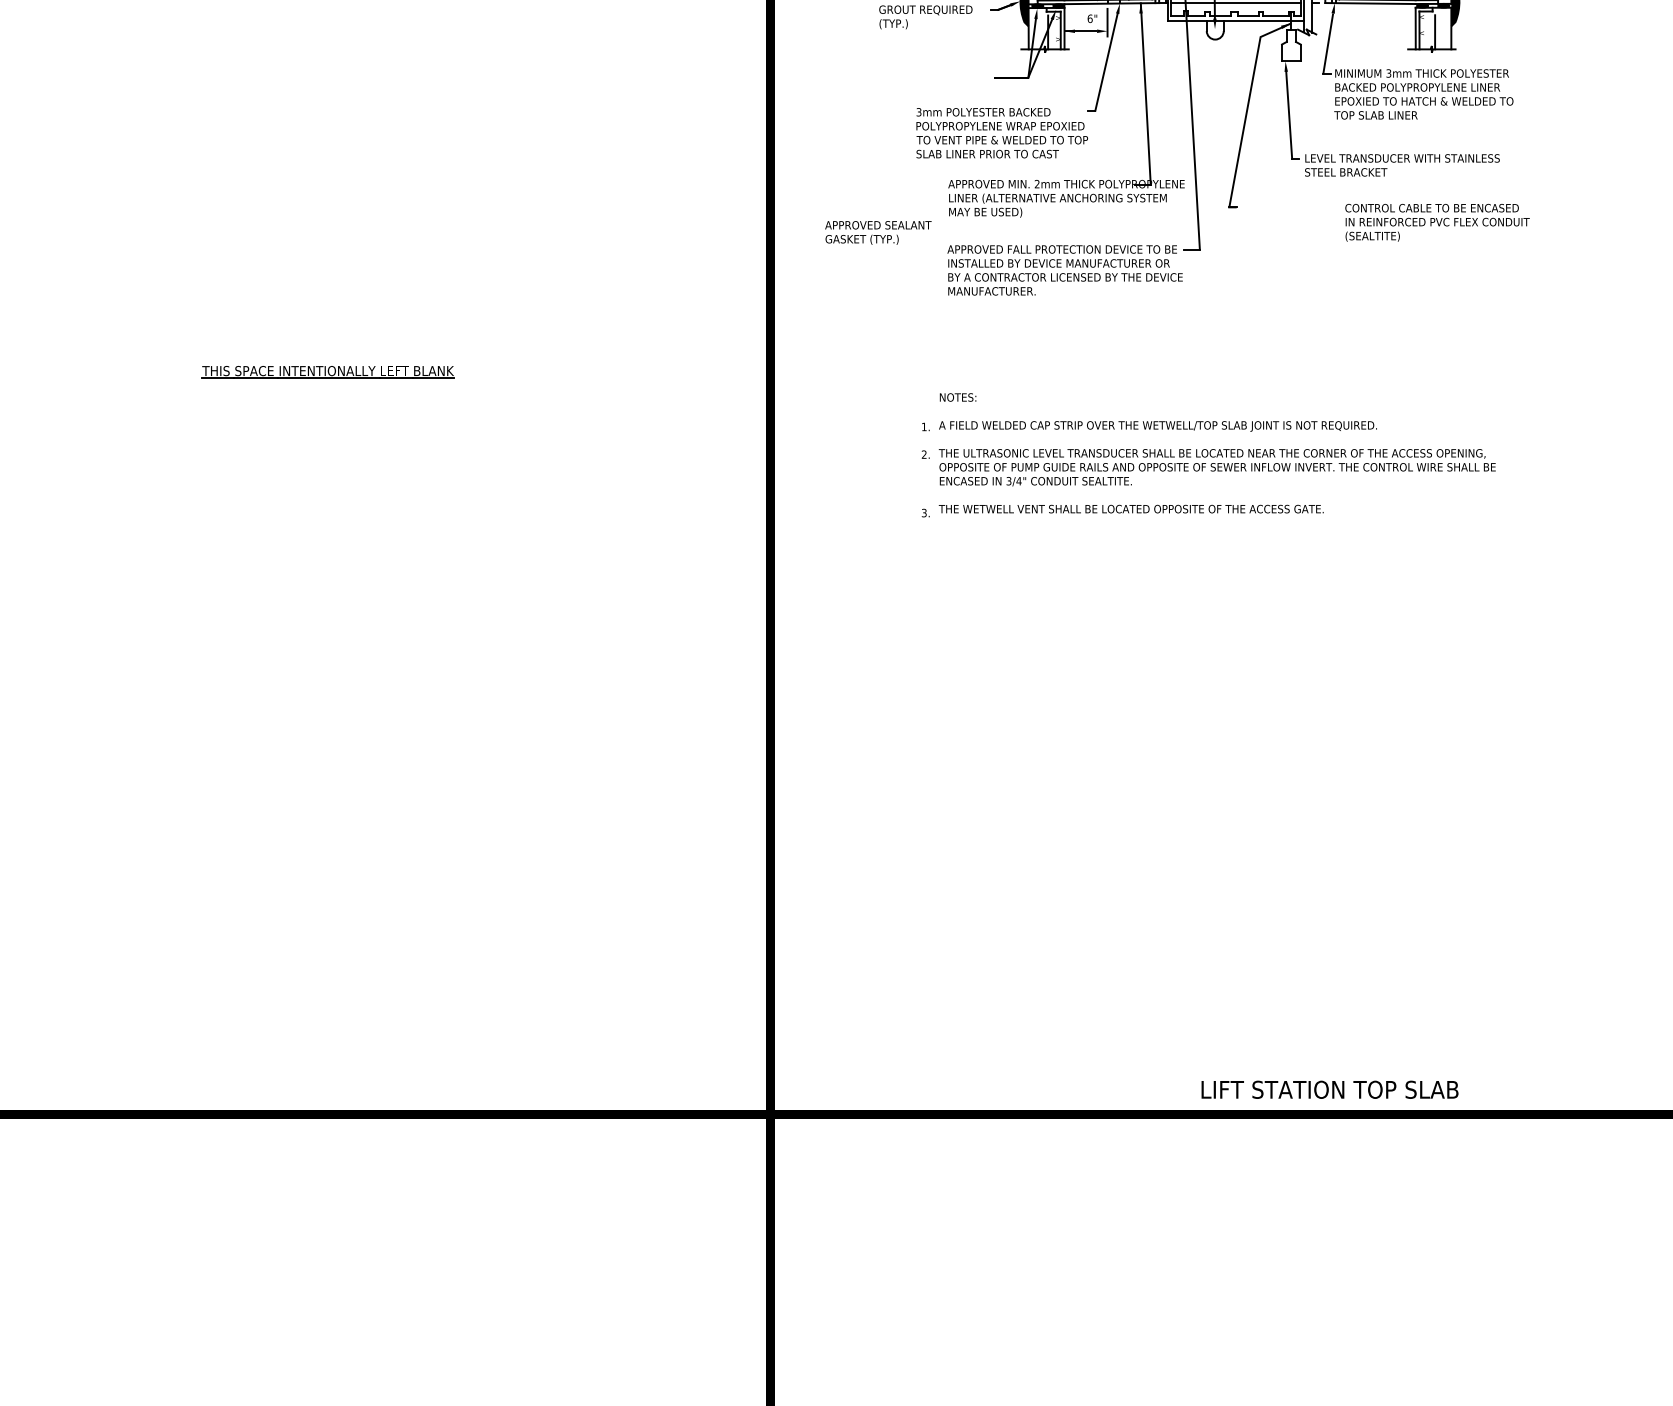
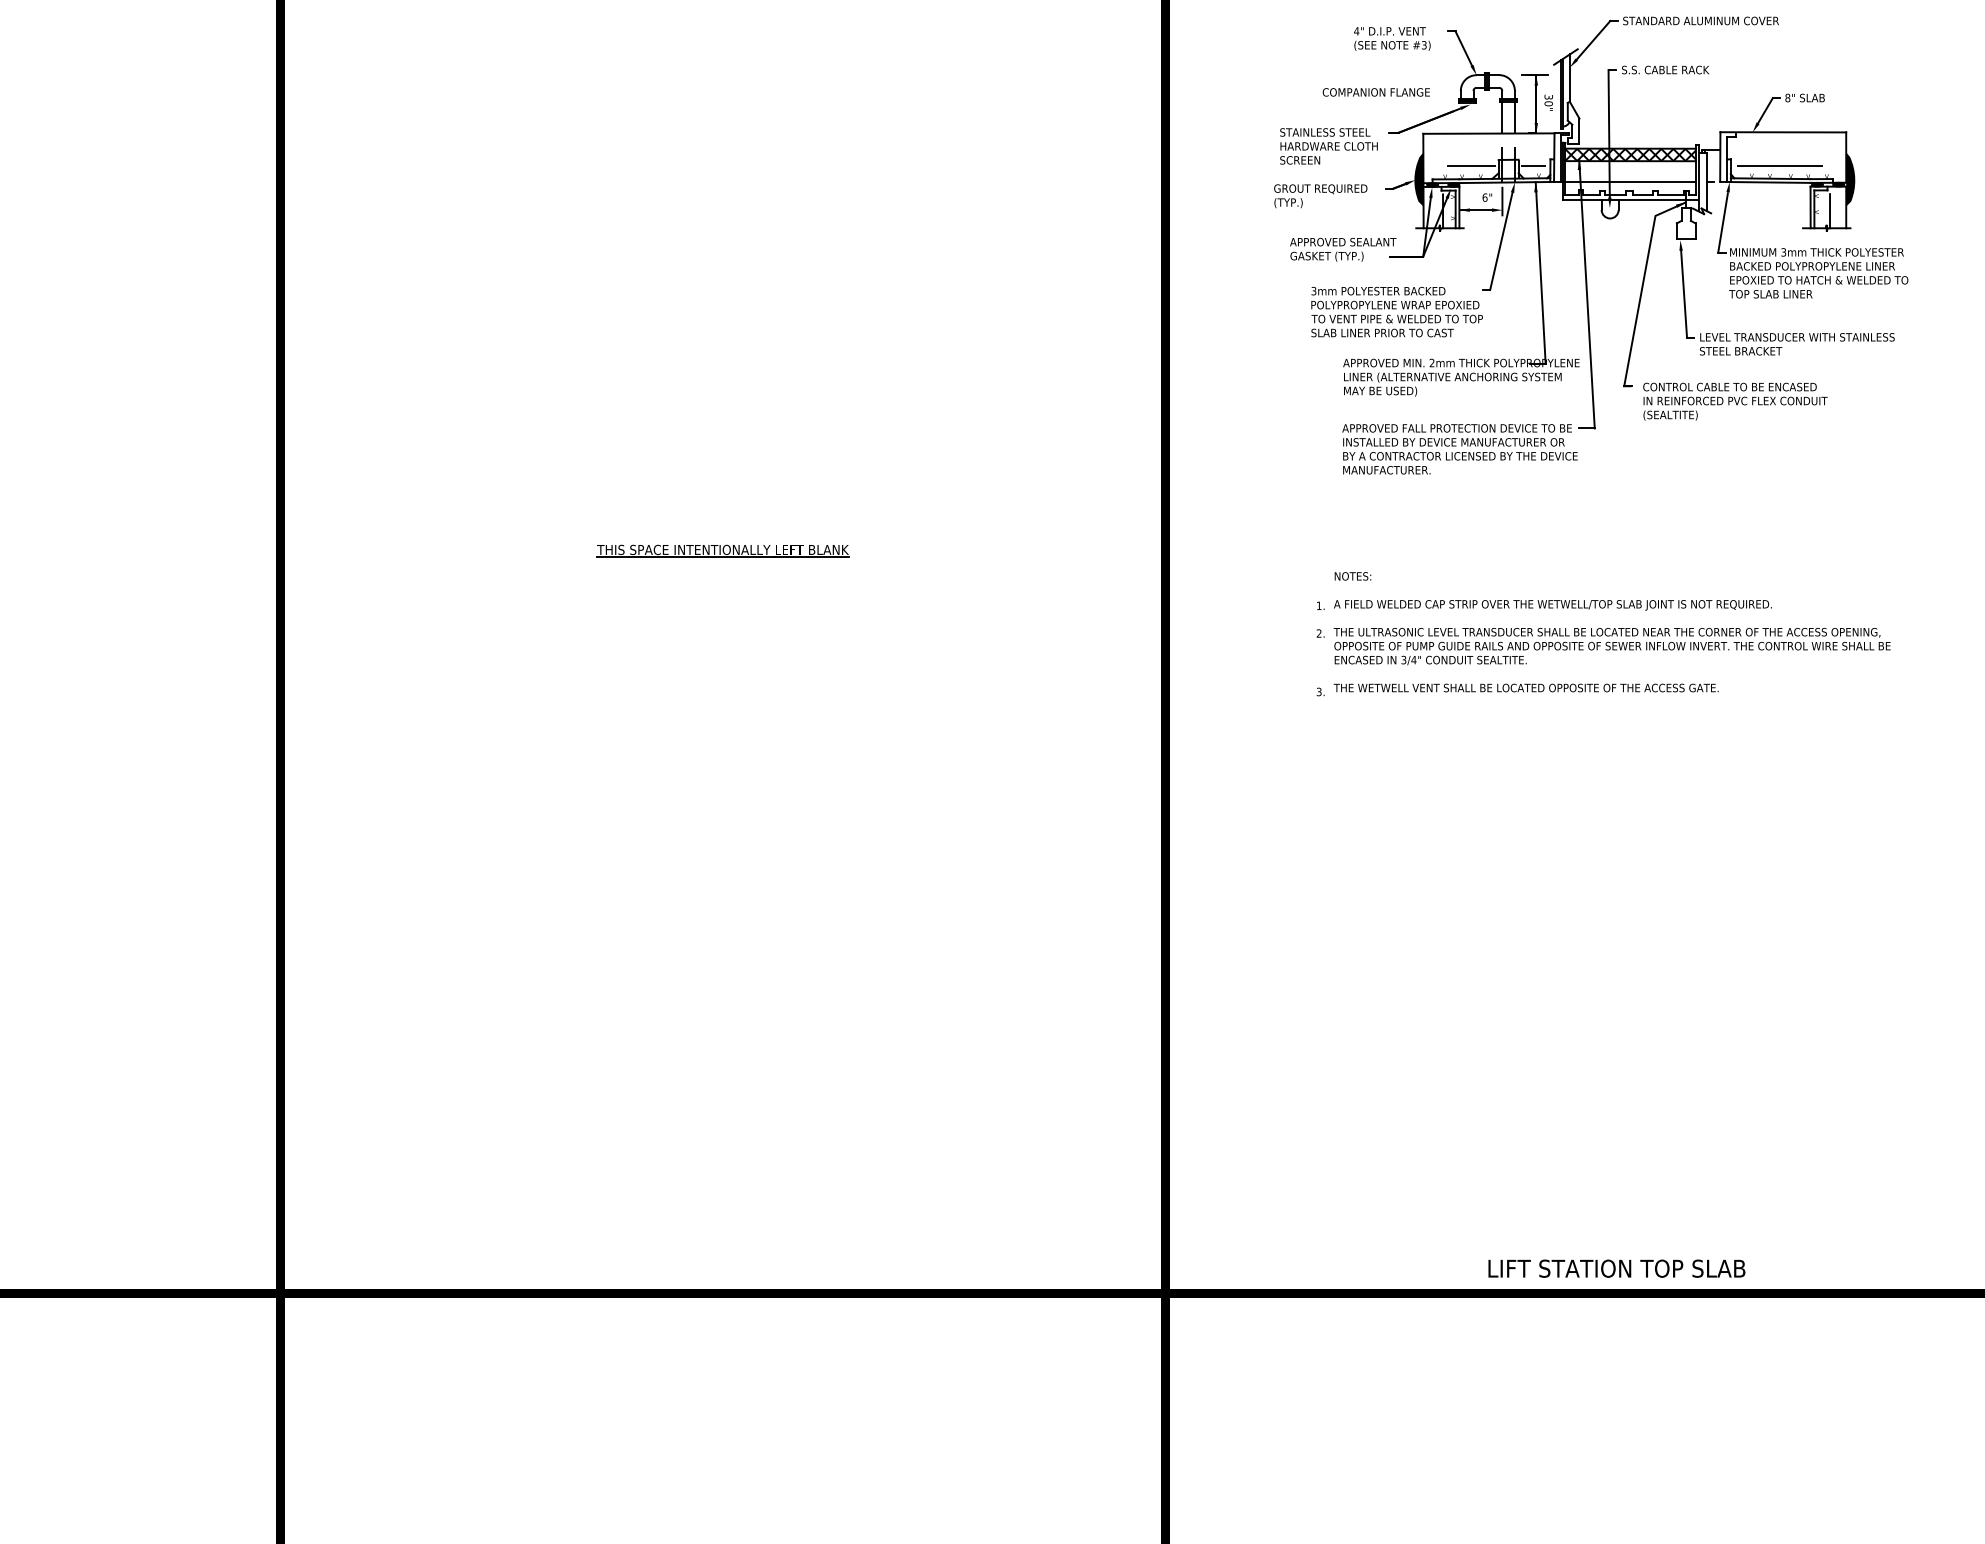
text: (1437, 222) -> (1735, 401), moved
text: (878, 232) -> (1343, 249), moved
text: (1329, 1089) -> (1616, 1268), moved

